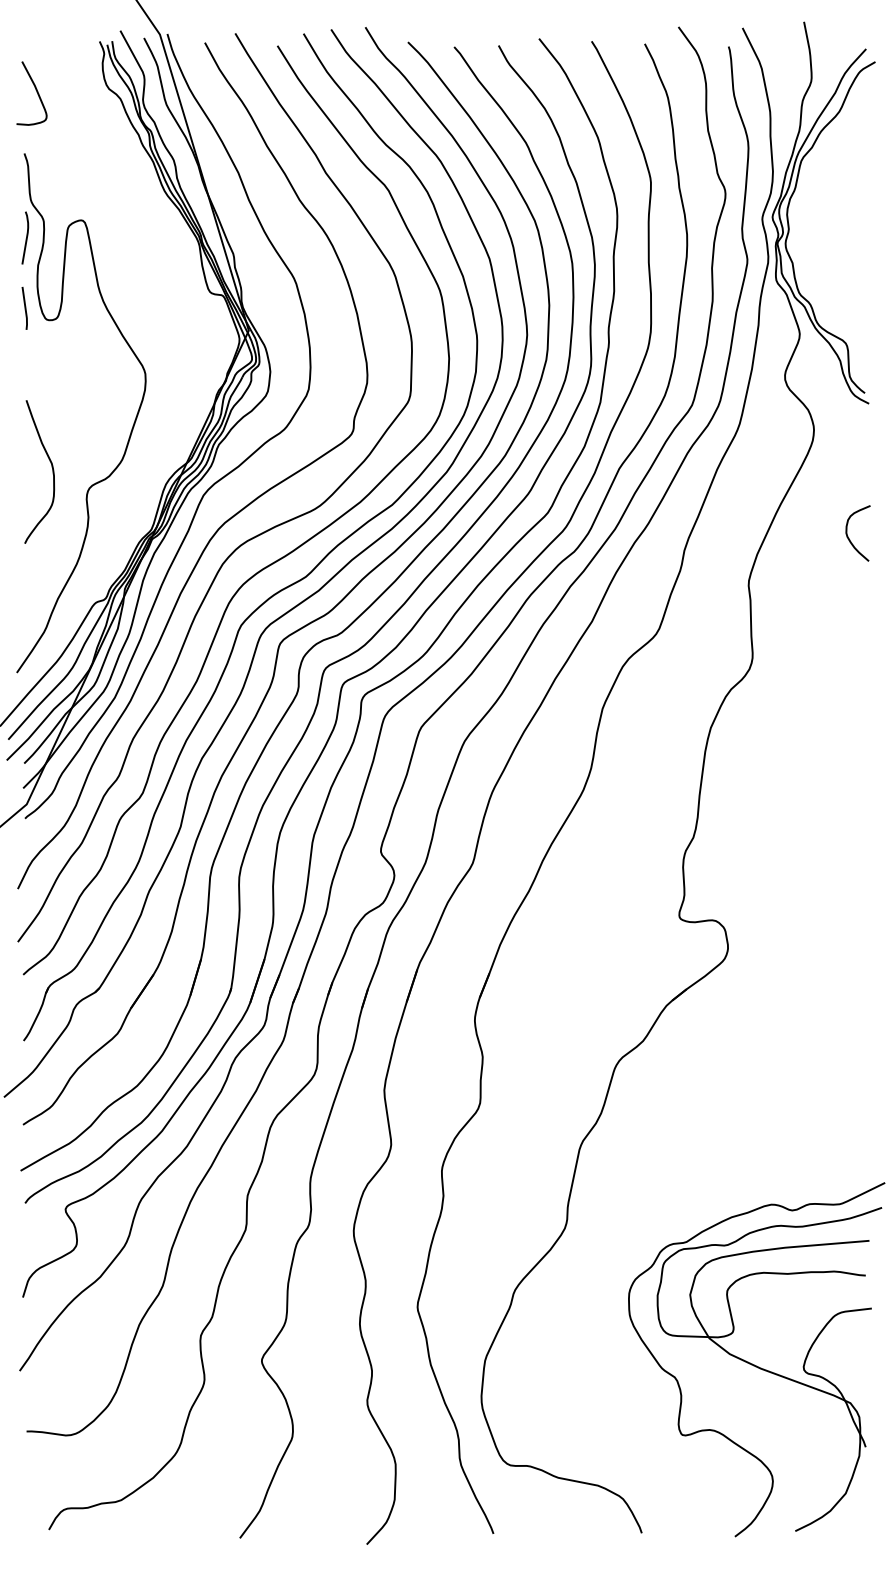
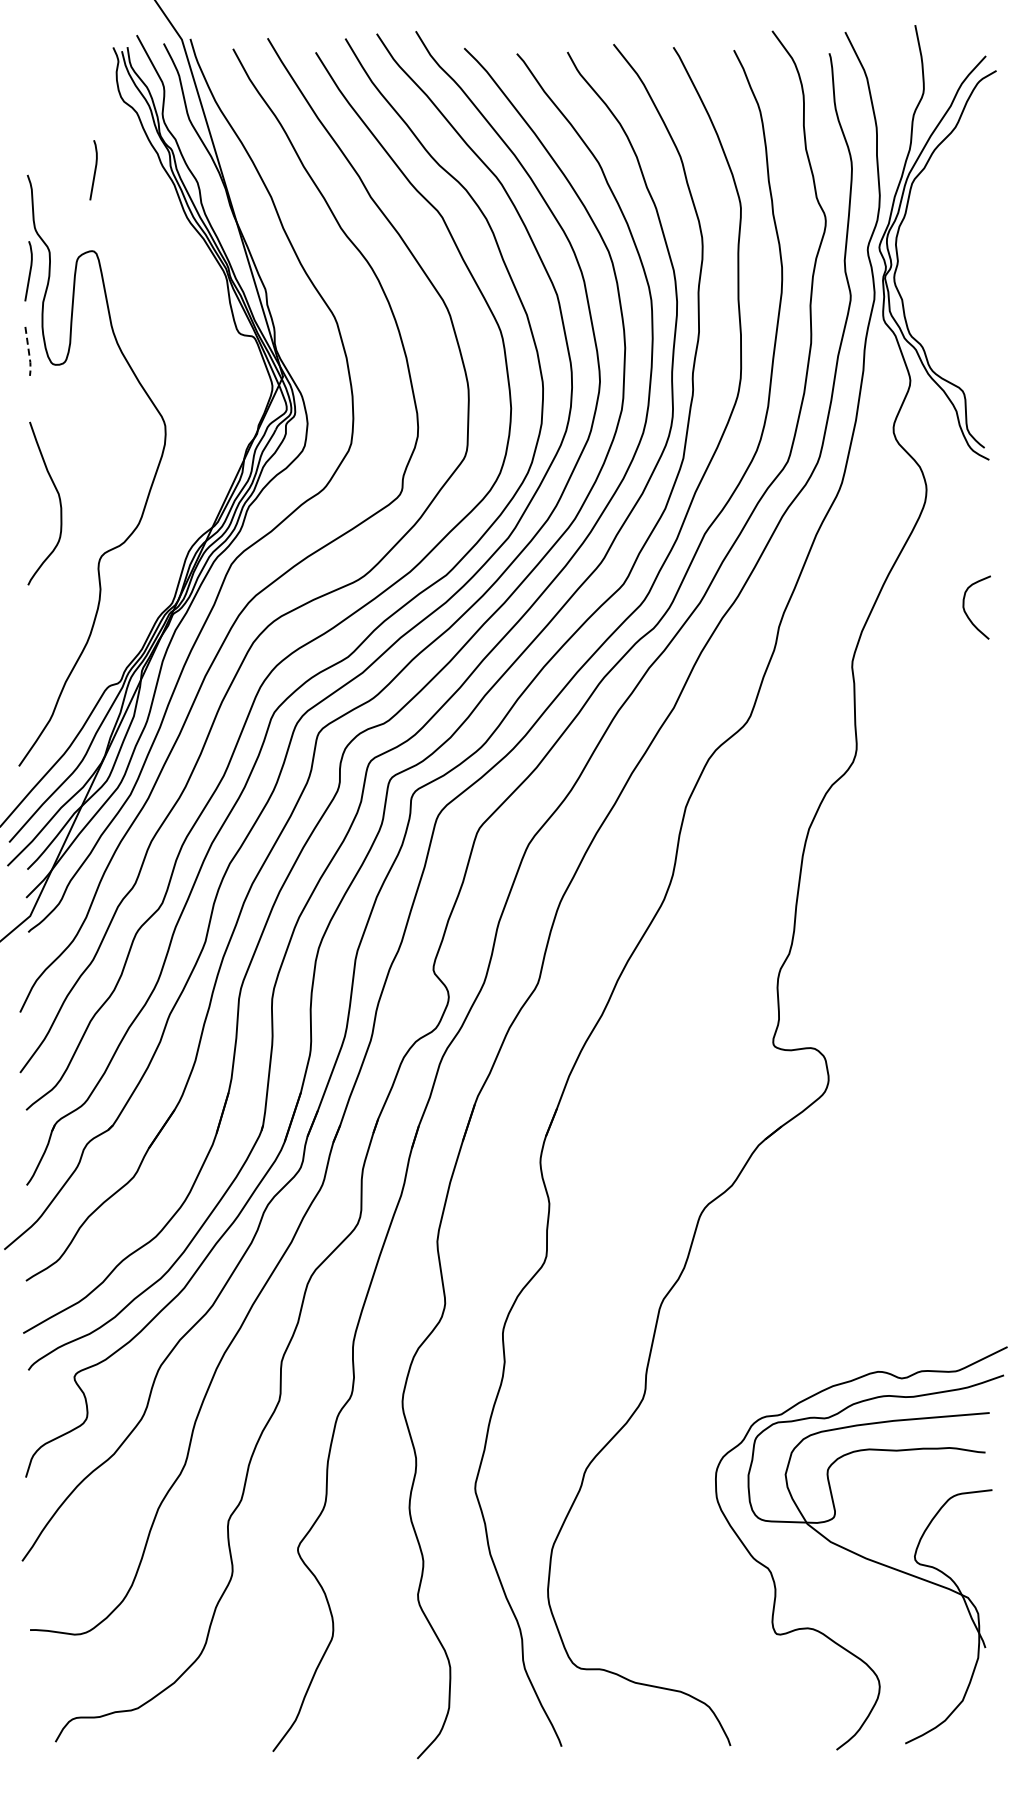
curve: (35, 90) -> (40, 103), removed
curve: (83, 149) -> (94, 170), added
line: (26, 309) -> (29, 352), solid -> dashed
curve: (51, 467) -> (58, 498), moved

